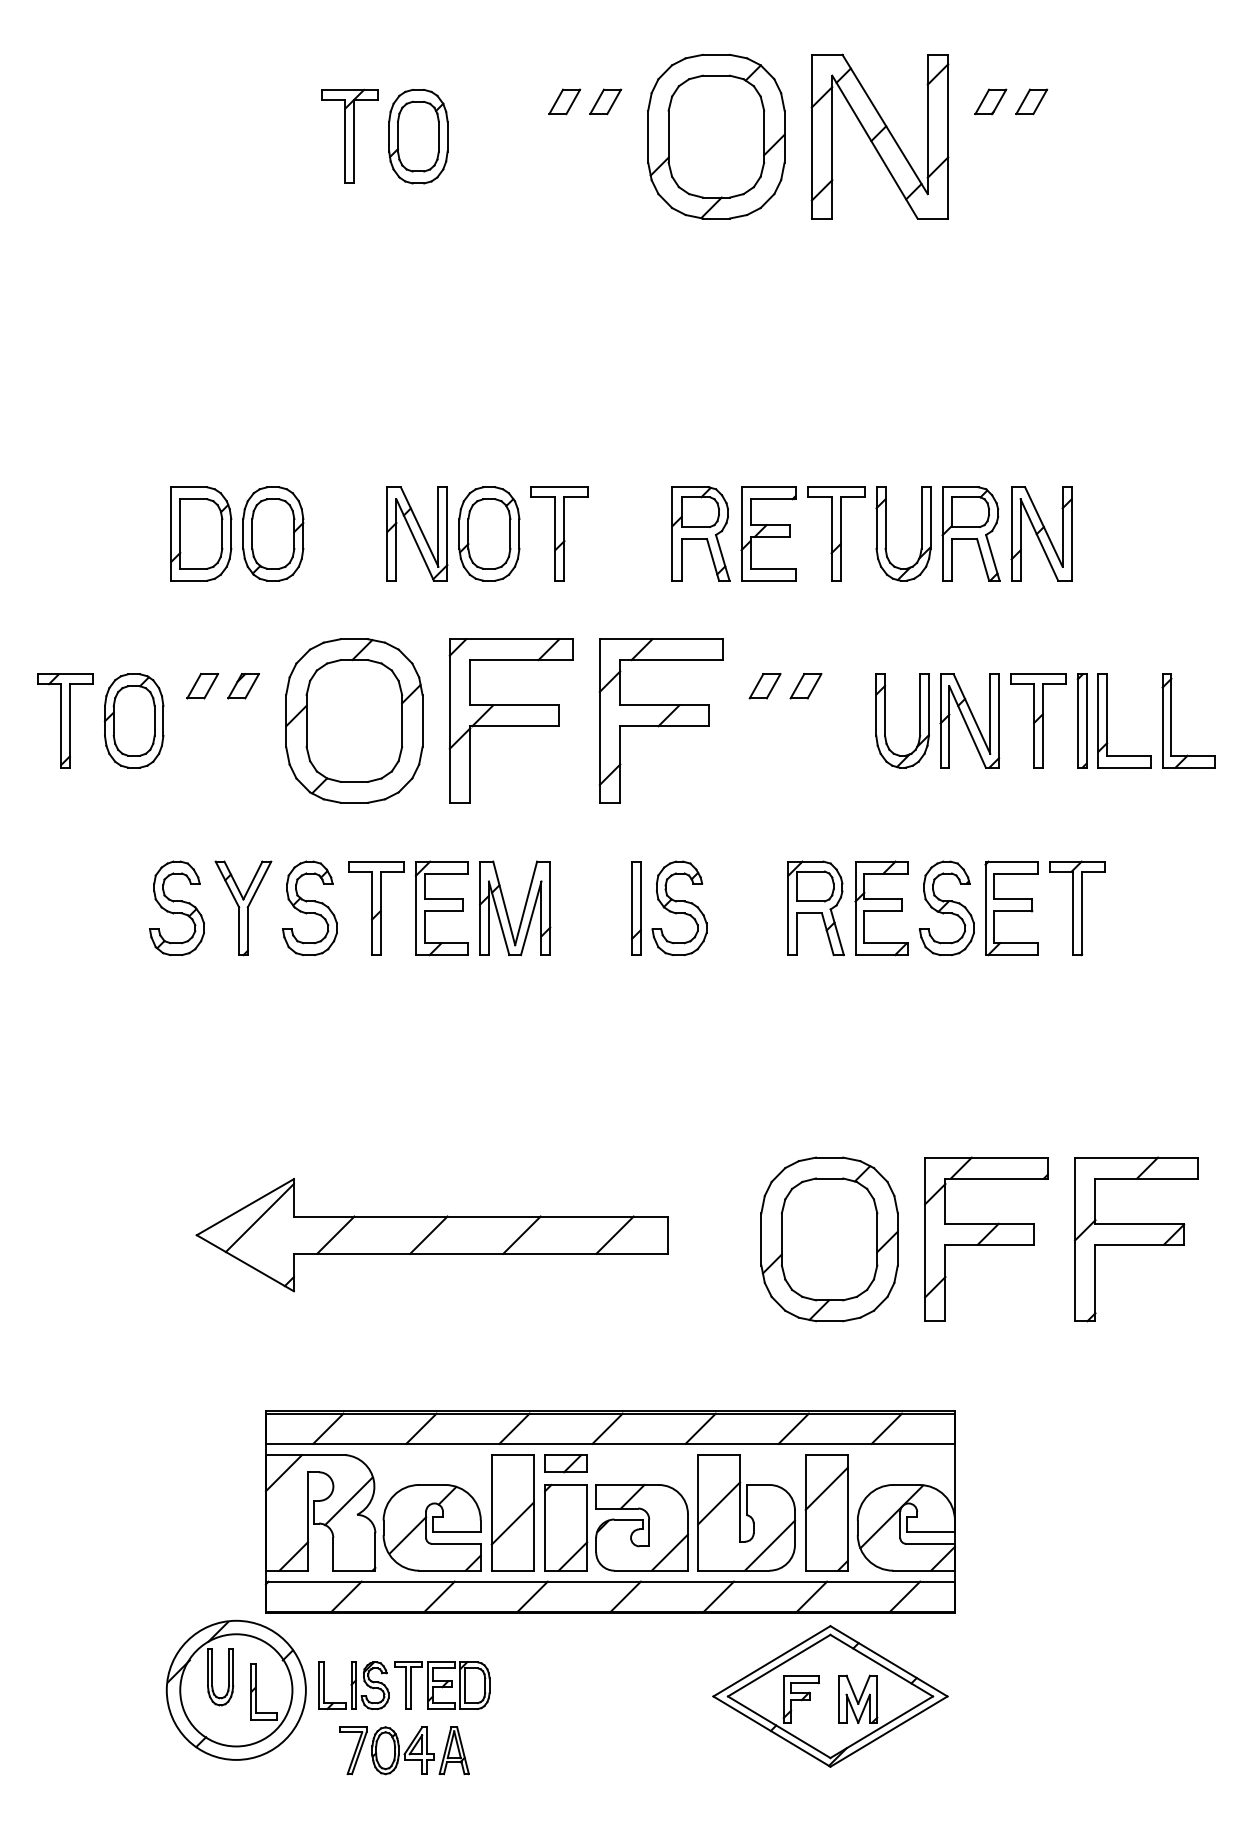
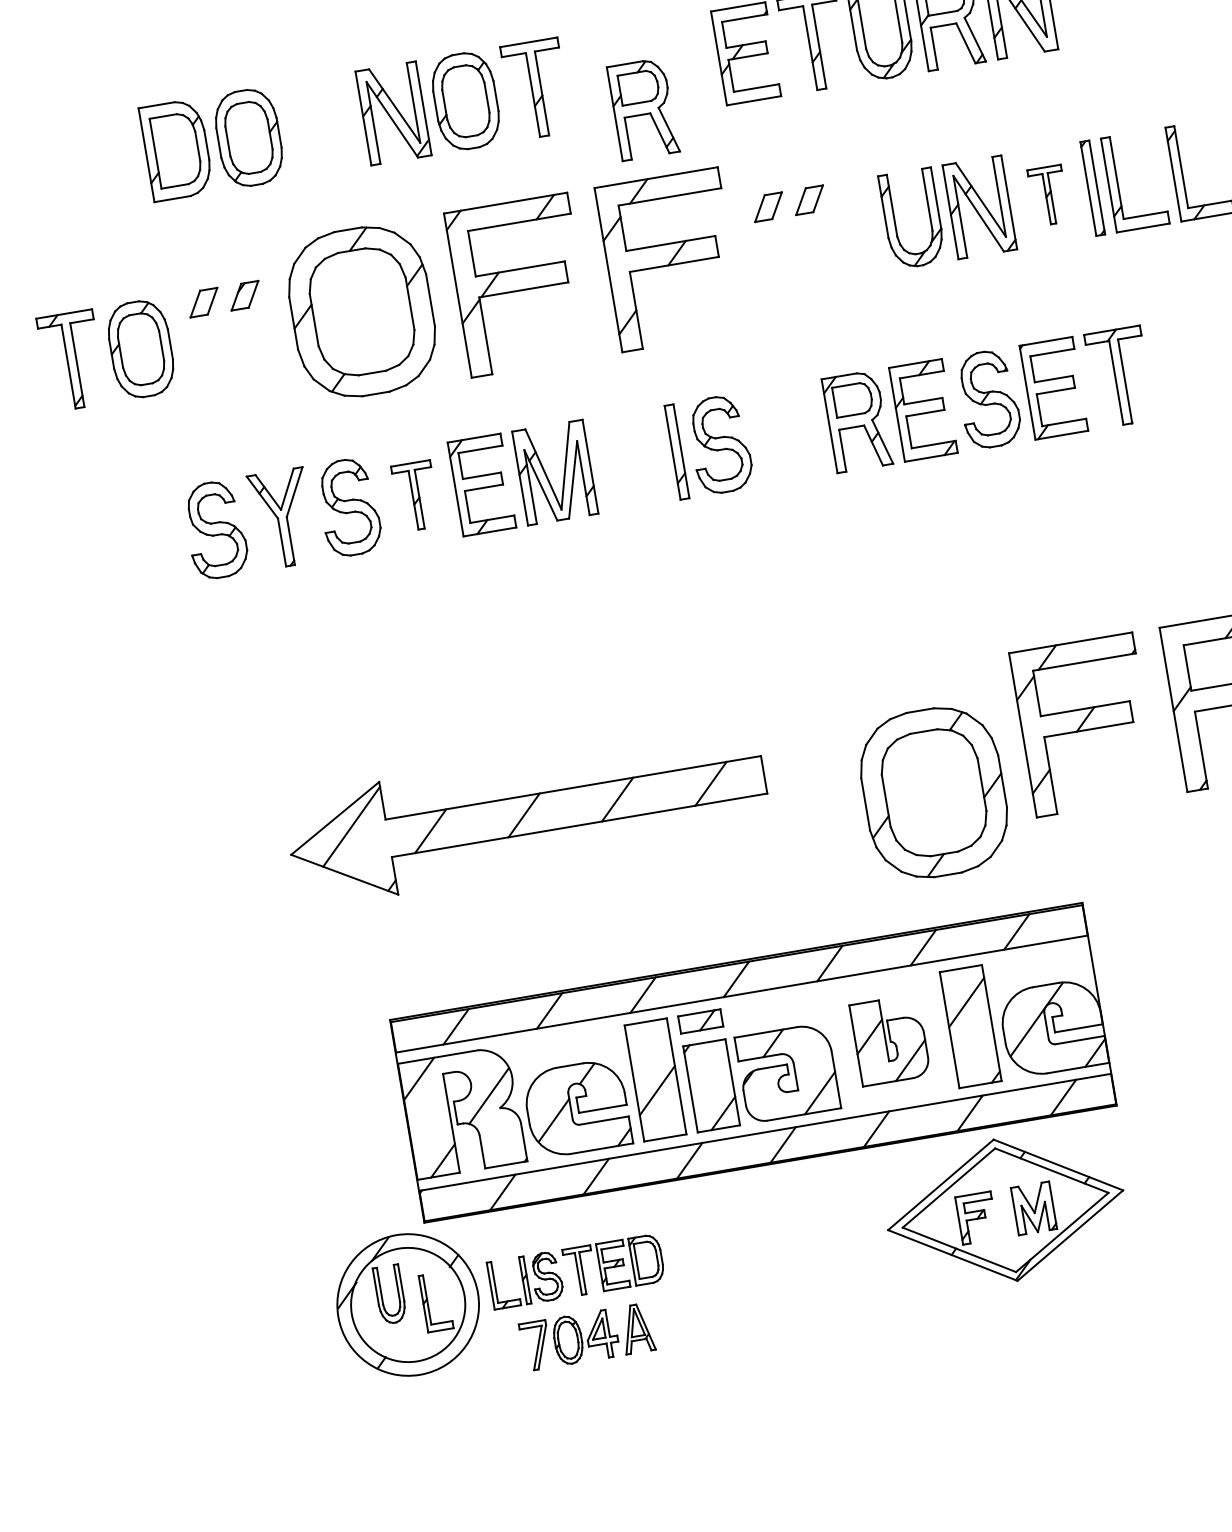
part: (700, 533) -> (642, 108), moved
part: (1038, 720) -> (1048, 195), size x0.6
part: (376, 908) -> (416, 496), size x0.7
part: (829, 1239) -> (934, 792), moved
part: (746, 1512) -> (890, 1039), size x0.7

